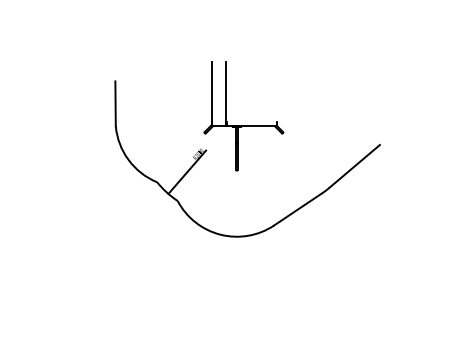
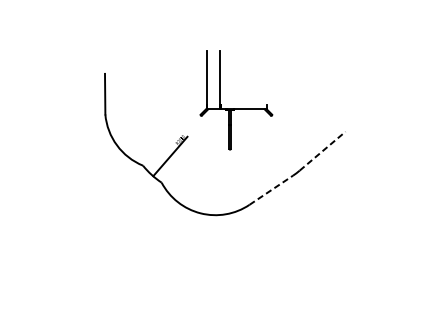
part: (243, 125) -> (236, 108), moved
line: (355, 166) -> (323, 151), solid -> dashed
line: (298, 209) -> (271, 190), solid -> dashed

